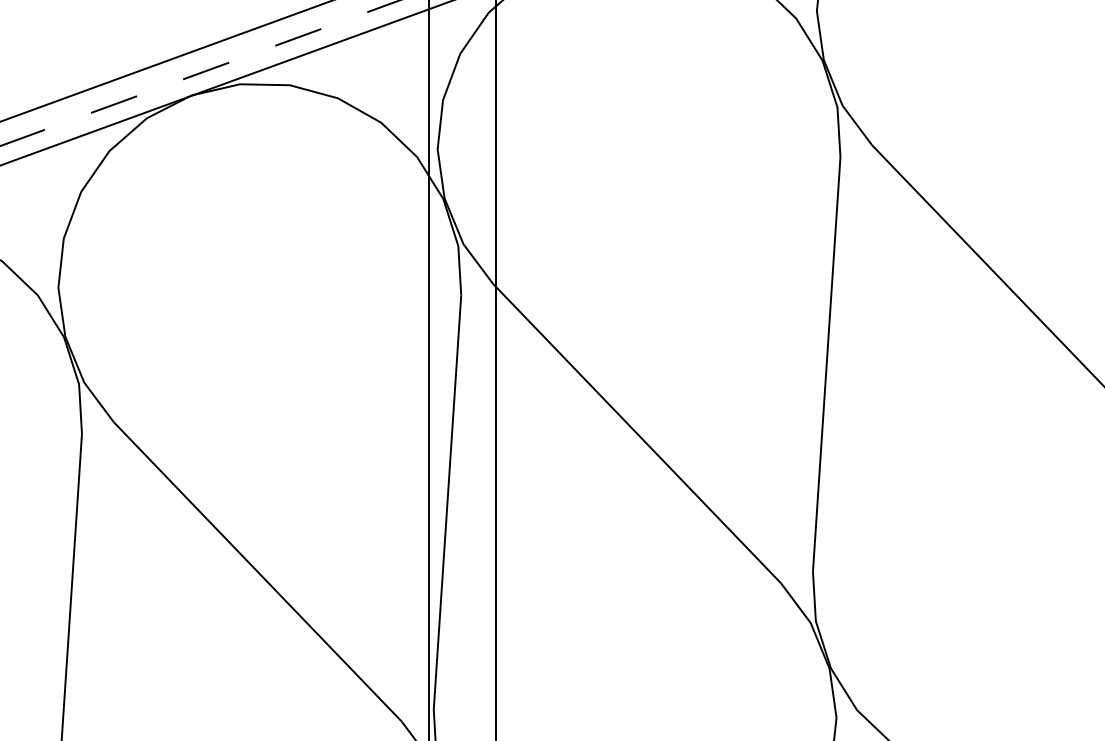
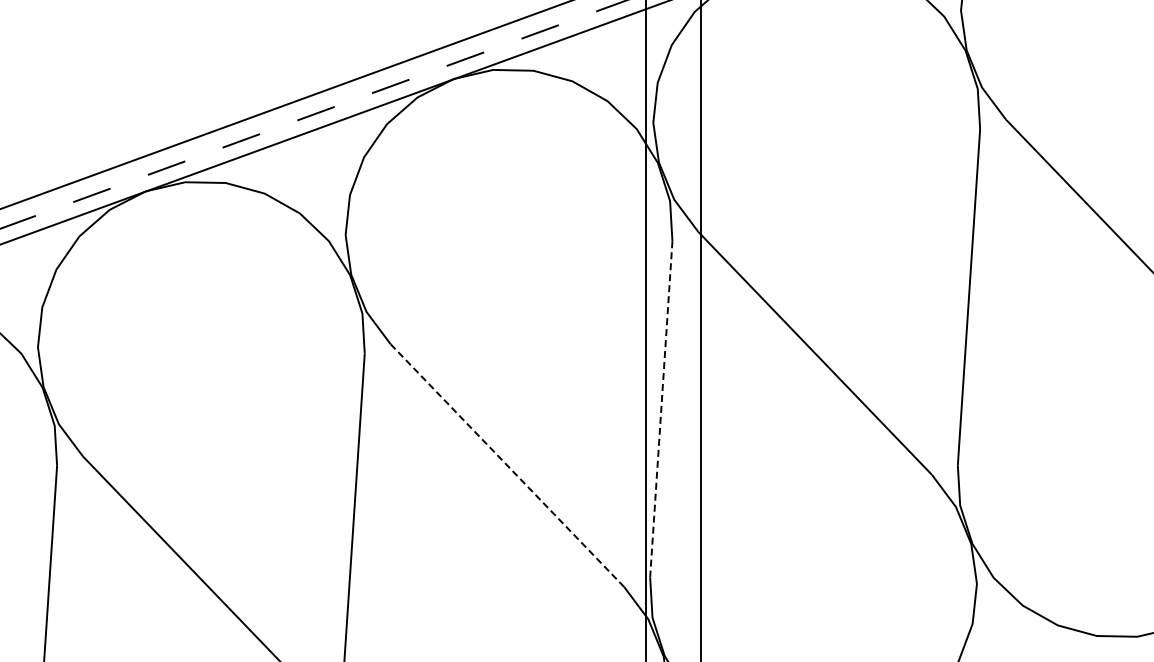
line: (447, 502) -> (661, 409), solid -> dashed
line: (257, 571) -> (507, 465), solid -> dashed

